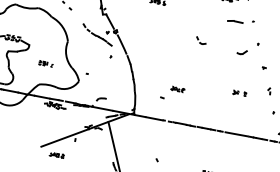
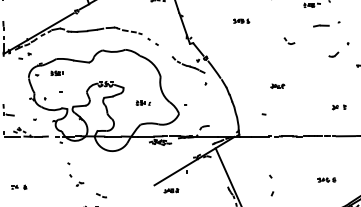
part: (201, 40) -> (289, 40), moved
part: (177, 88) -> (277, 85), moved
part: (239, 93) -> (339, 107), moved

